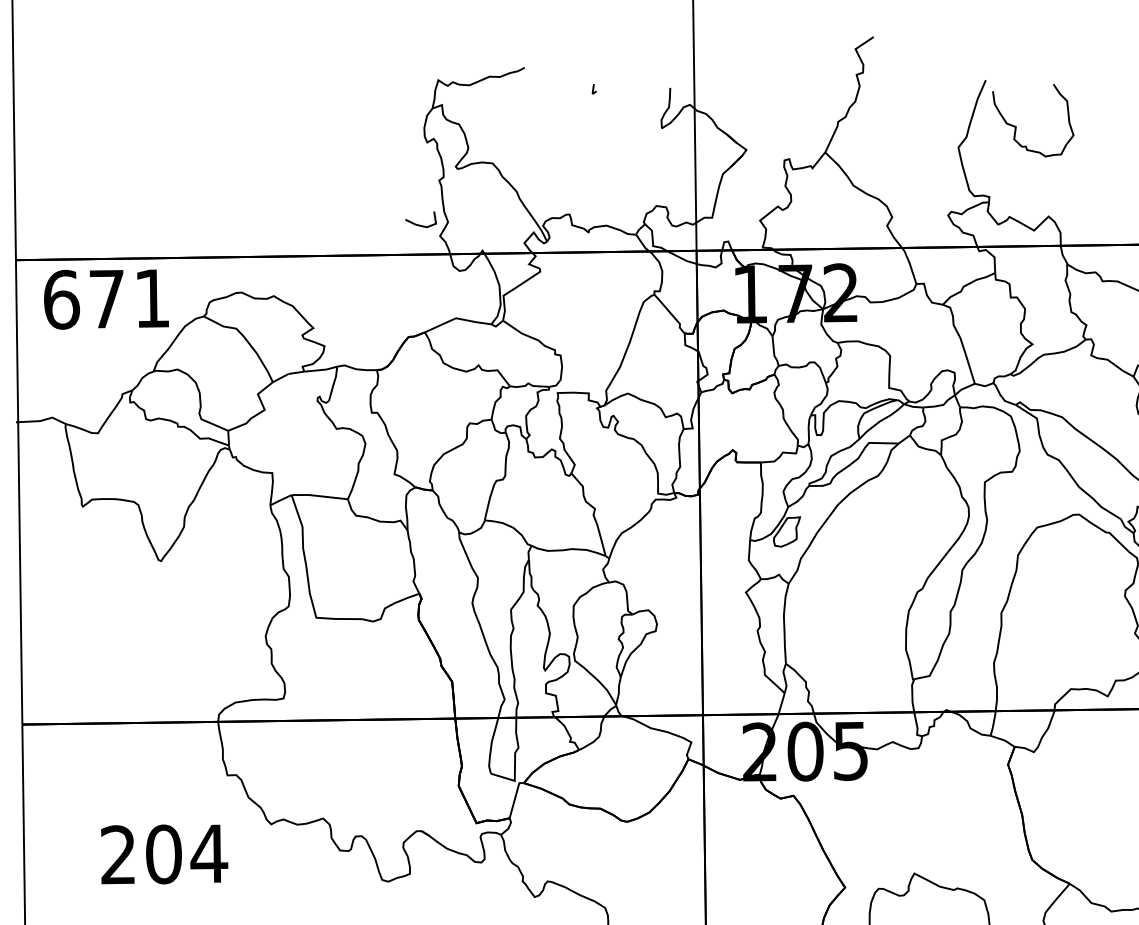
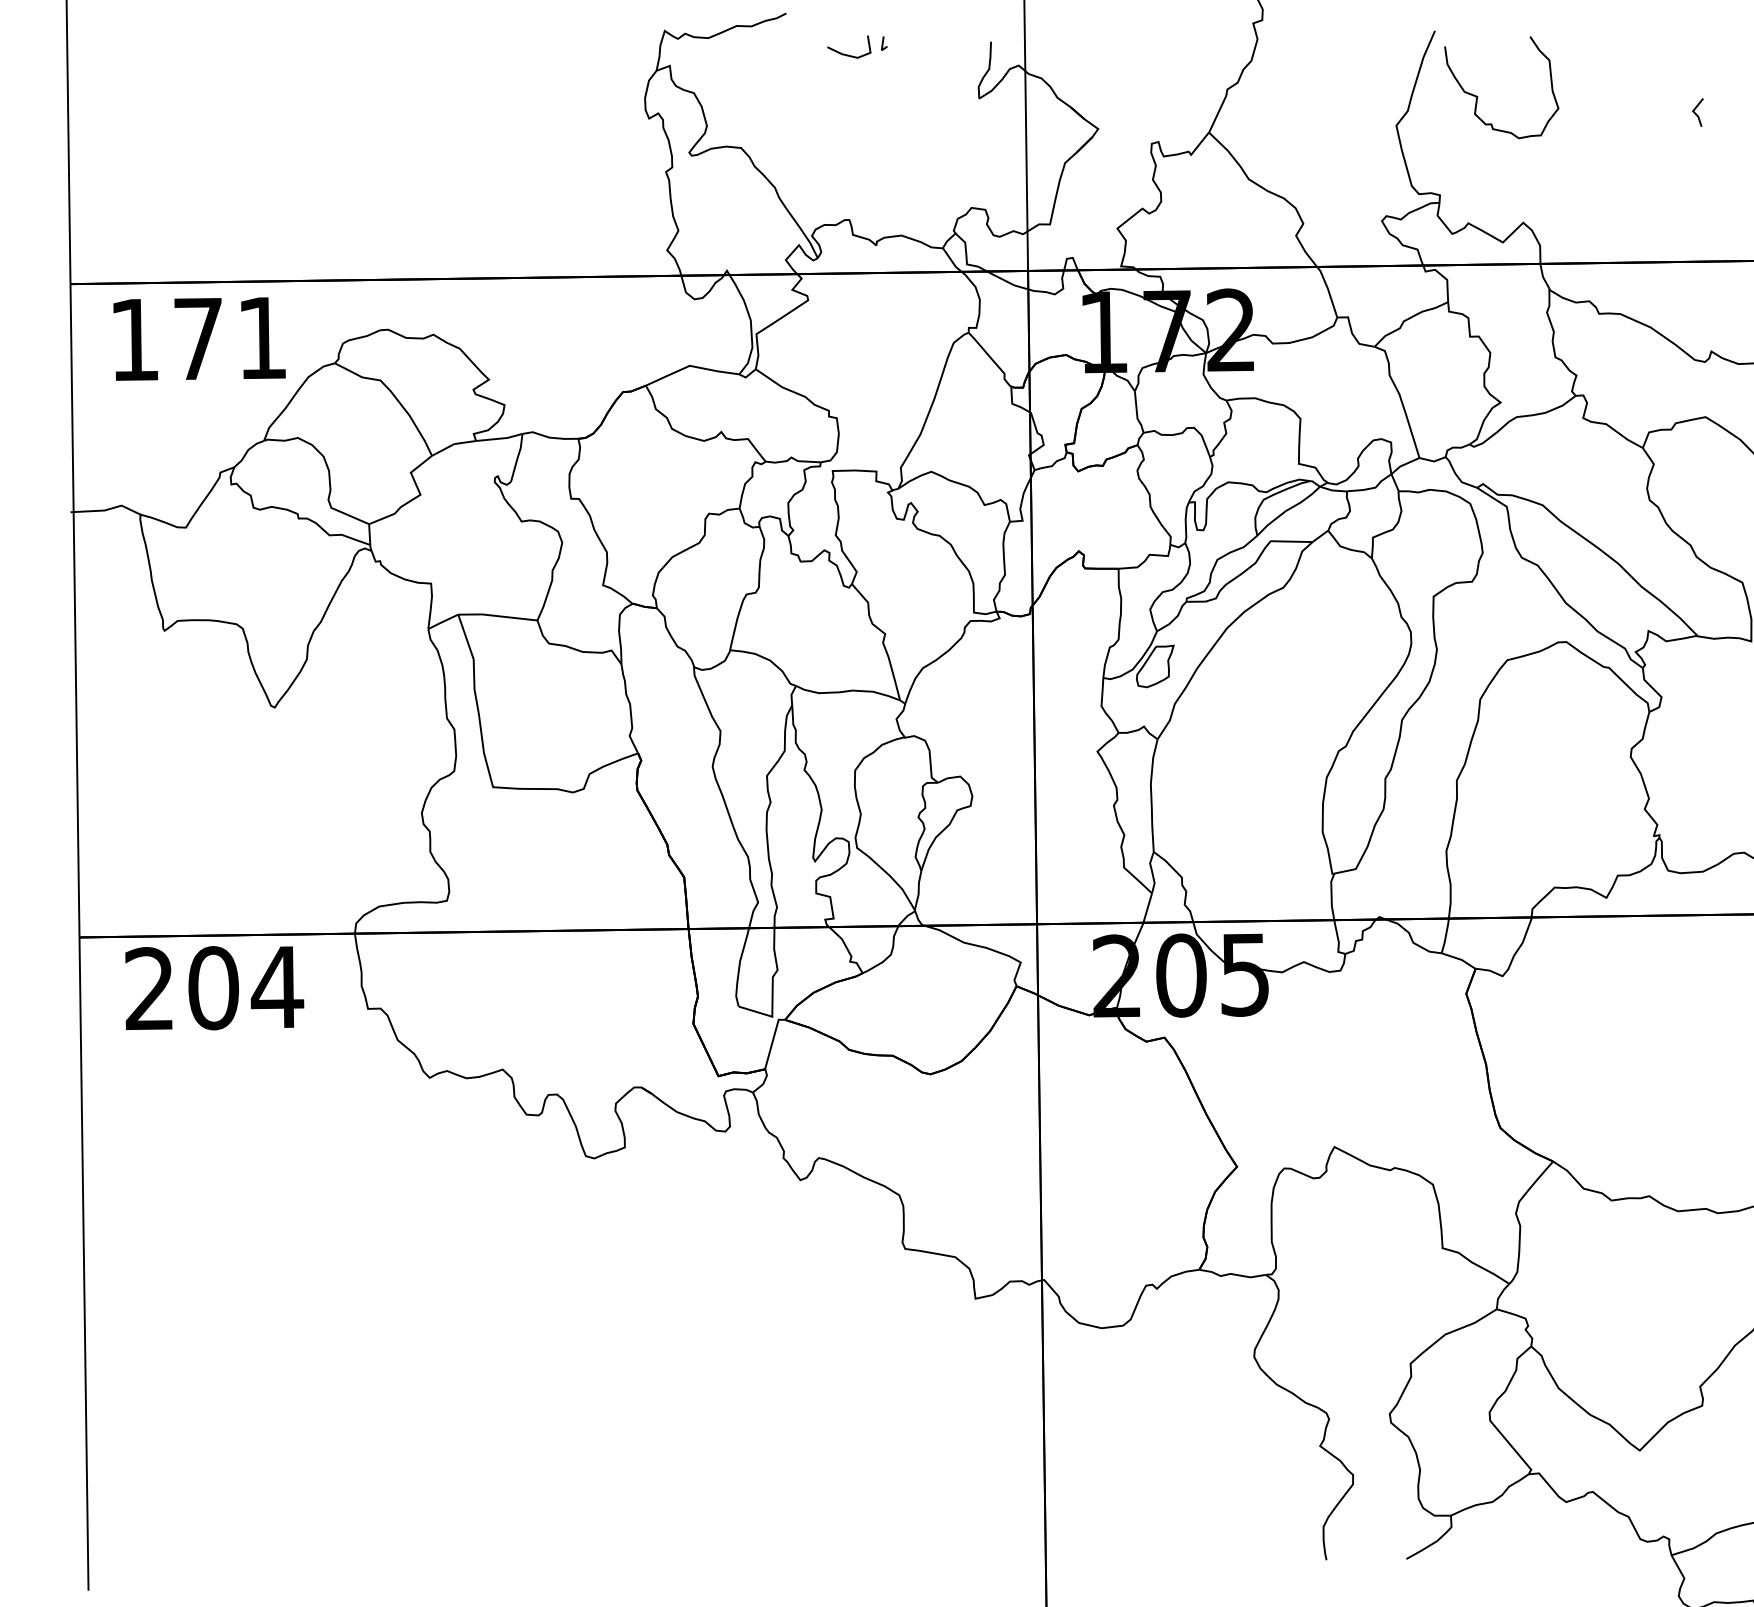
line: (420, 224) -> (848, 54), moved
text: (62, 299) -> (135, 339), 671 -> 171
text: (164, 854) -> (214, 988), moved

